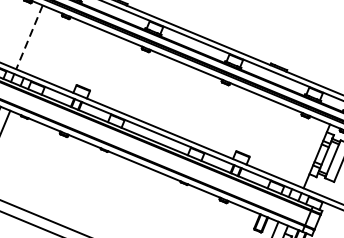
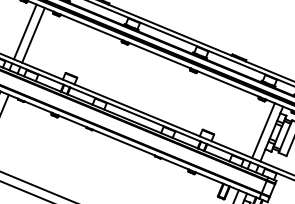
line: (29, 36) -> (25, 31), dashed -> solid
line: (39, 40) -> (33, 34), added
line: (307, 152) -> (263, 130), added

